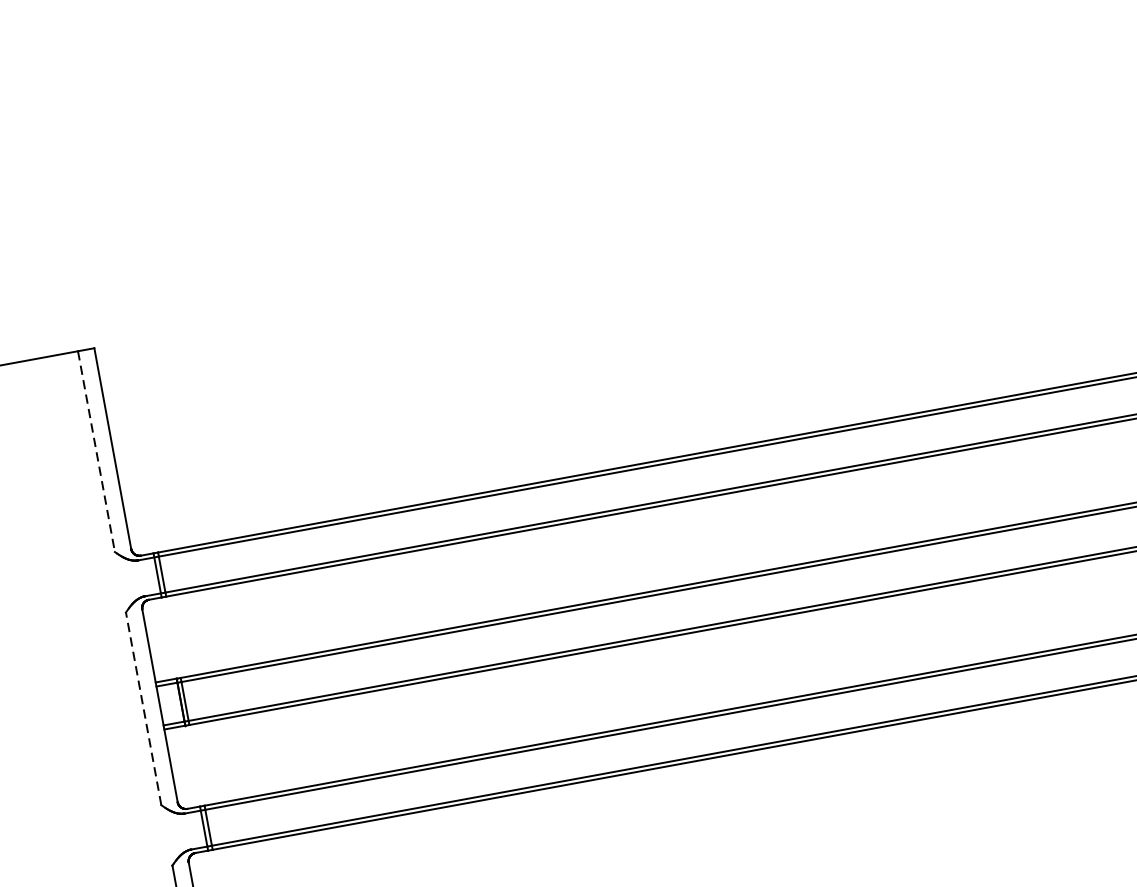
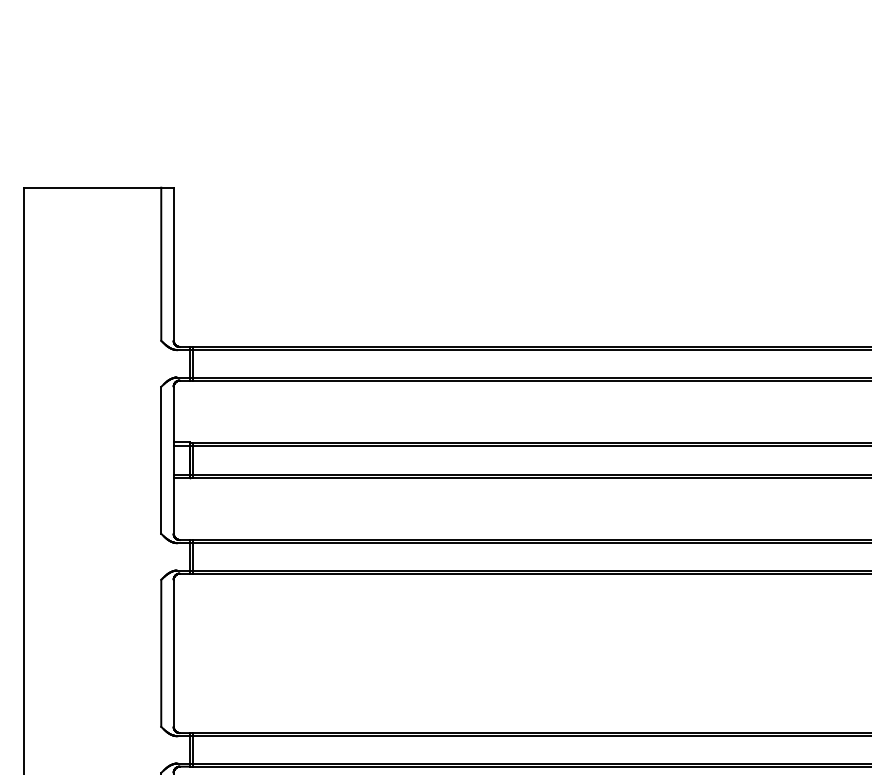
line: (96, 451) -> (161, 264), dashed -> solid
line: (143, 707) -> (161, 459), dashed -> solid

